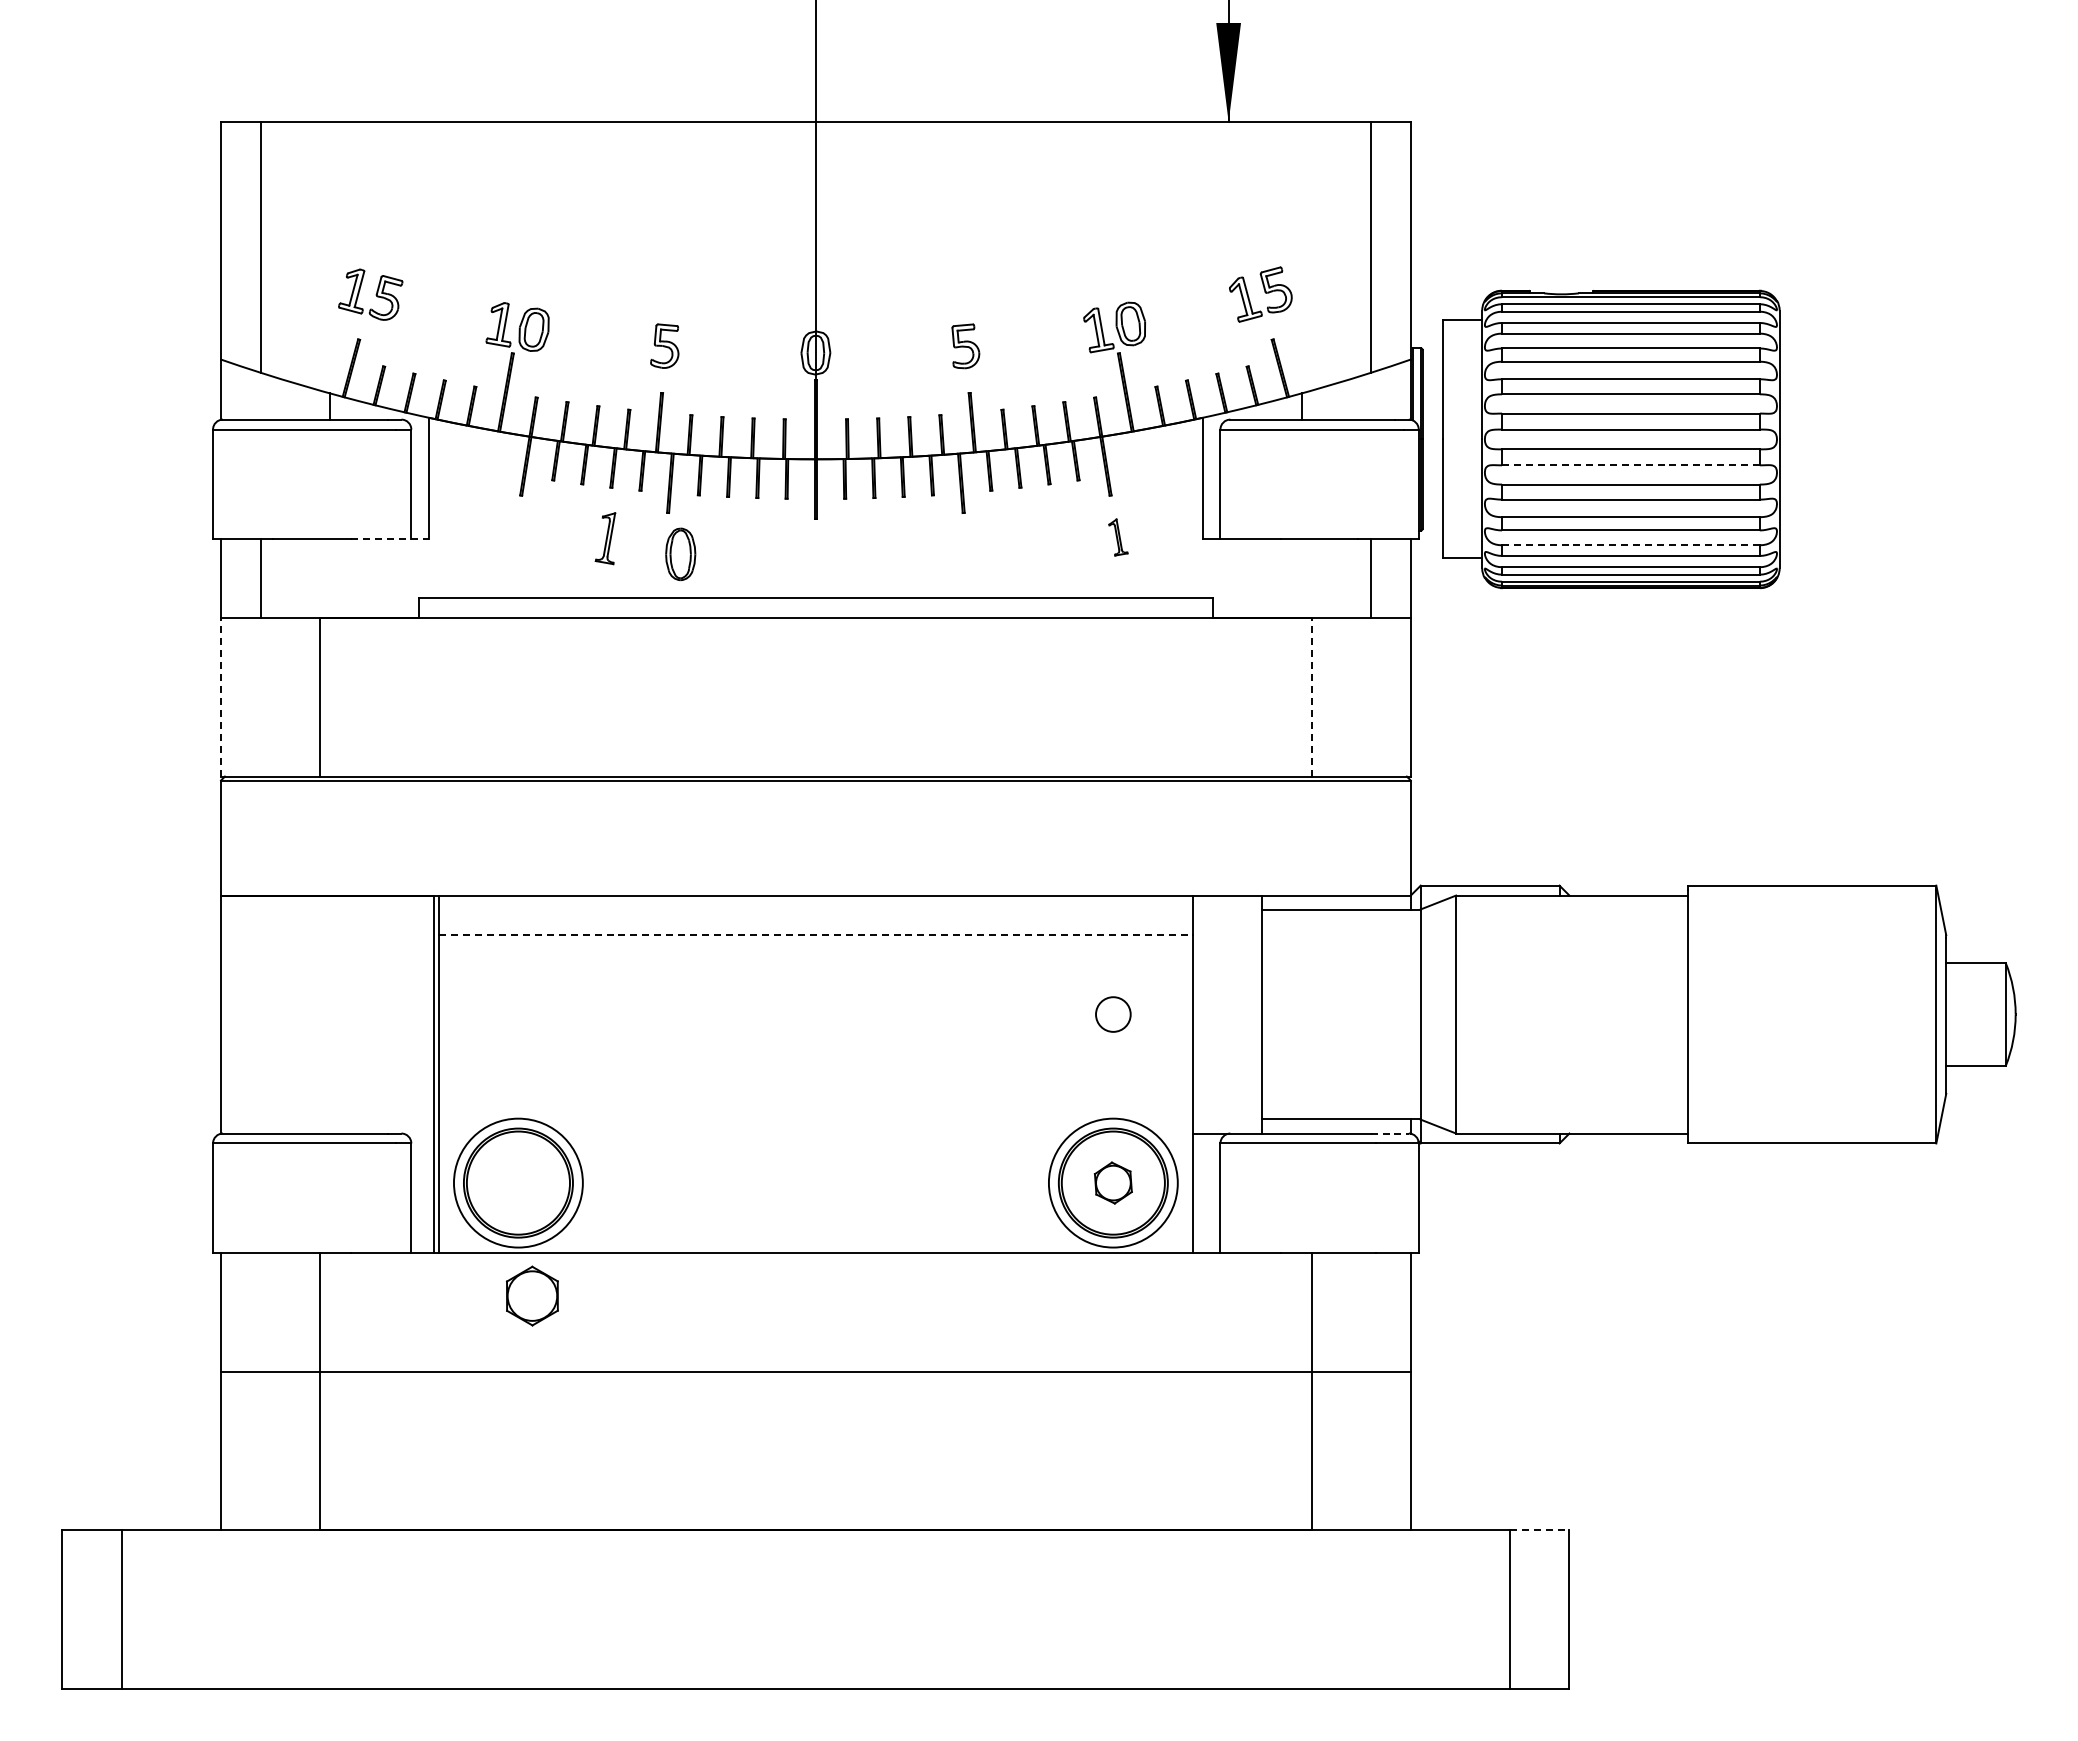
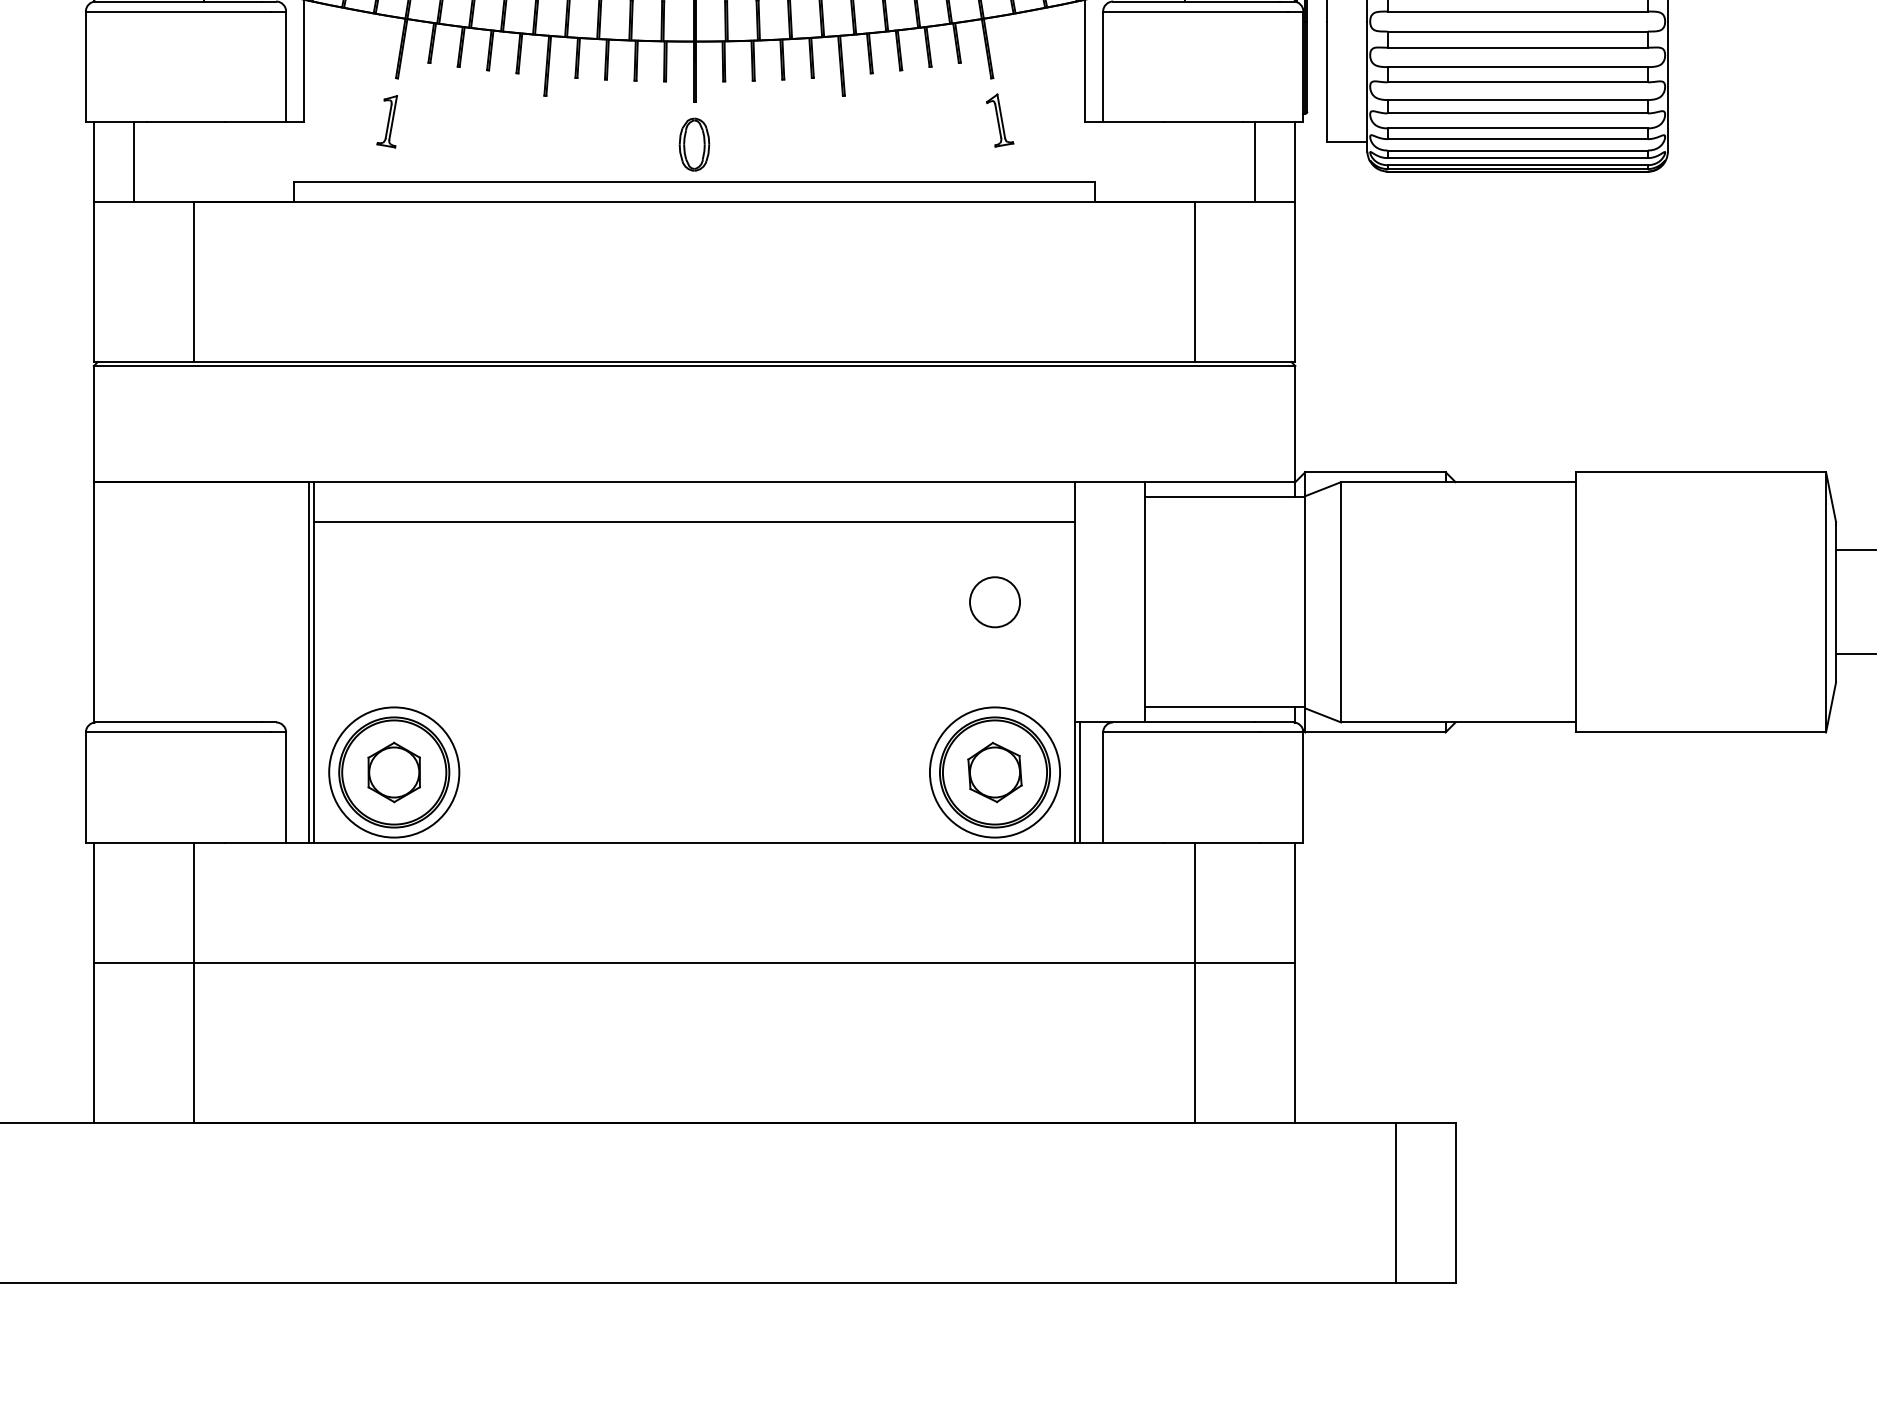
line: (1630, 465) -> (1517, 47), dashed -> solid
part: (1118, 537) -> (1000, 120), size x1.43
line: (390, 538) -> (265, 121), dashed -> solid
part: (605, 538) -> (387, 121), moved
line: (1630, 545) -> (1517, 128), dashed -> solid
part: (680, 554) -> (694, 144), moved
line: (220, 696) -> (93, 281), dashed -> solid
line: (1311, 696) -> (1195, 281), dashed -> solid
line: (815, 935) -> (694, 522), dashed -> solid
circle: (1113, 1014) -> (995, 602), size x1.43
line: (1390, 1133) -> (1274, 722), dashed -> solid
part: (1113, 1182) -> (995, 771), size x1.43
line: (1197, 1192) -> (1079, 781), added
part: (532, 1295) -> (394, 771), moved
line: (1539, 1530) -> (1425, 1123), dashed -> solid

